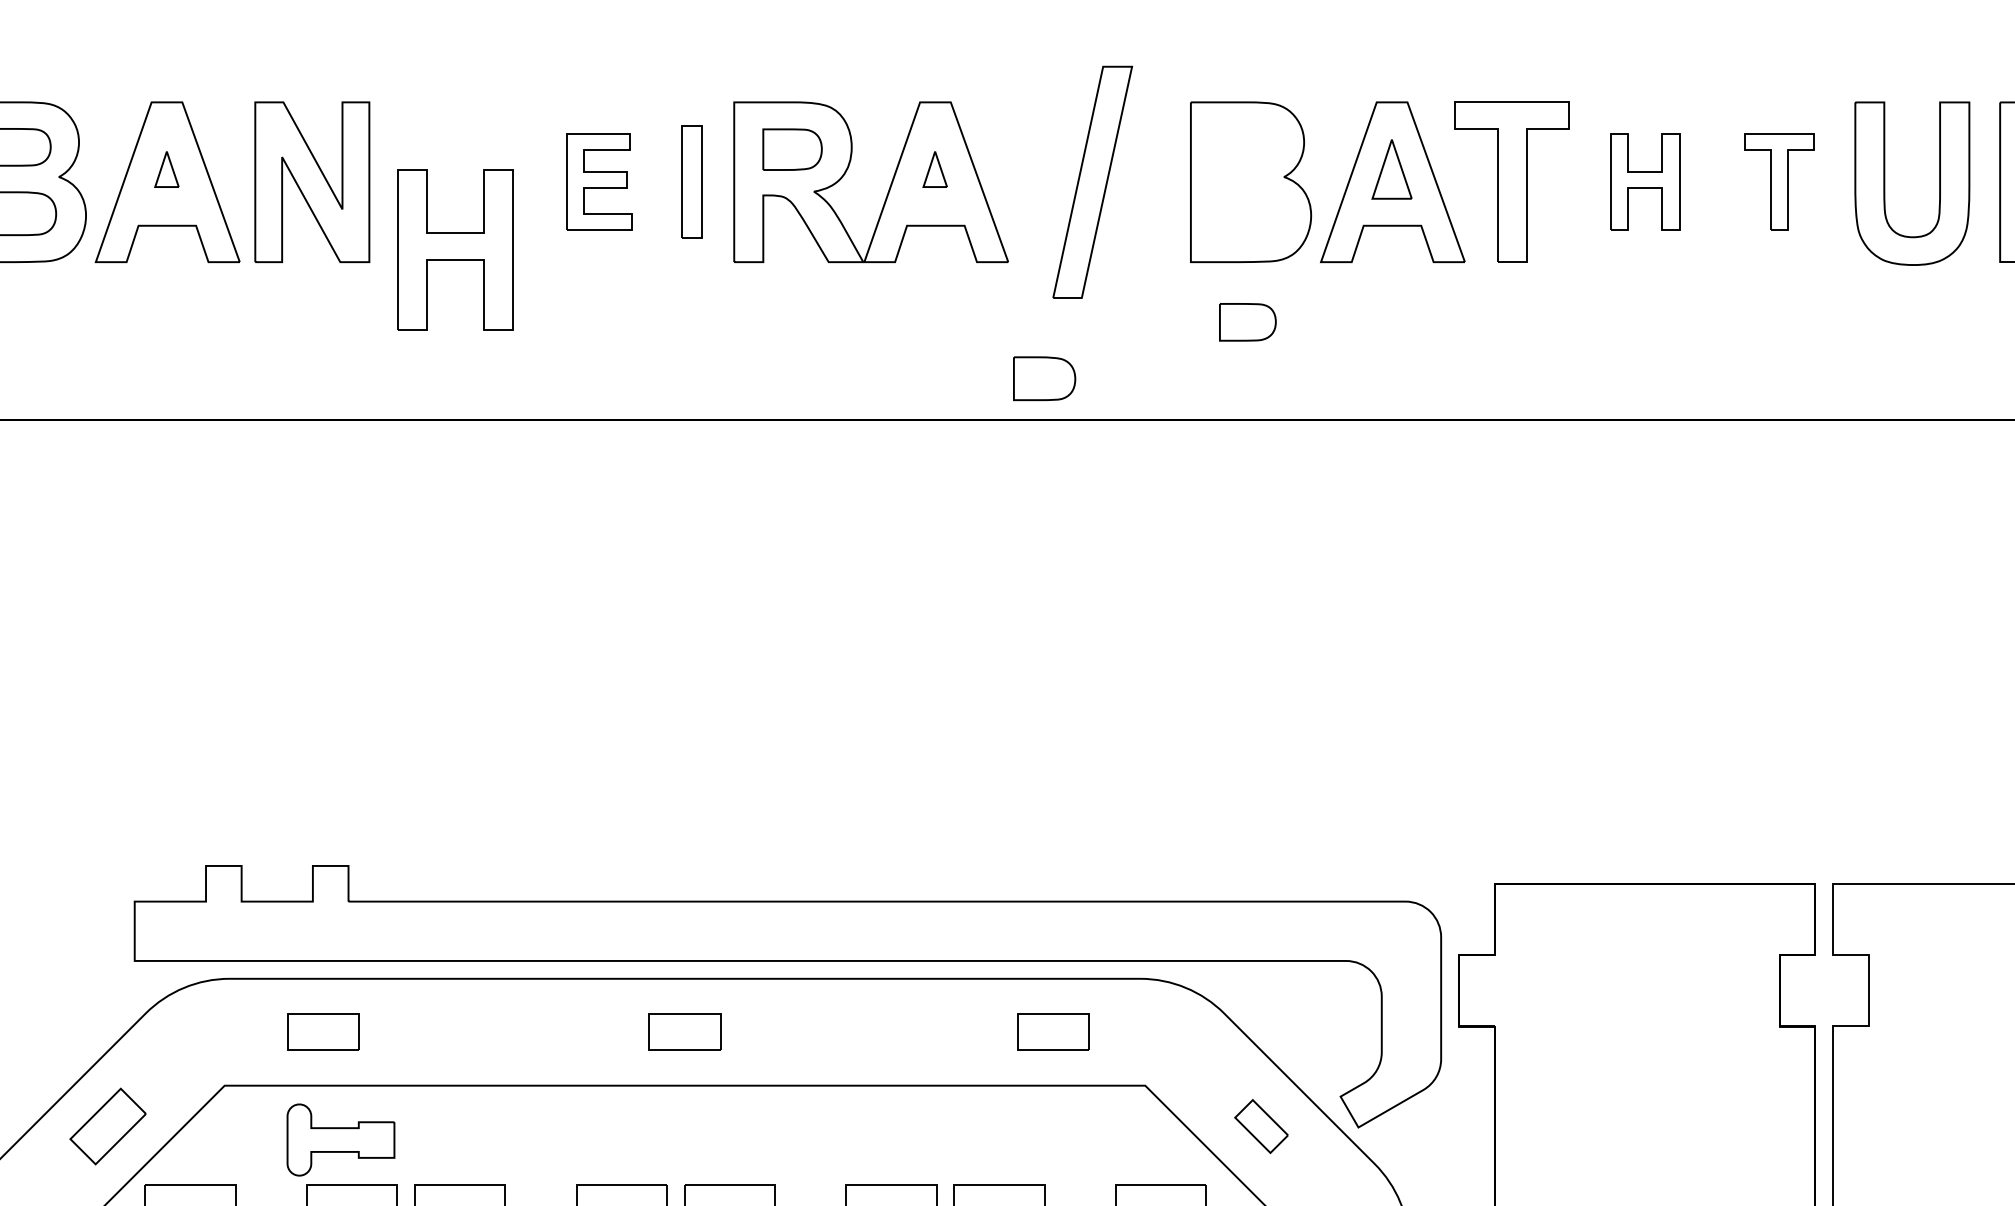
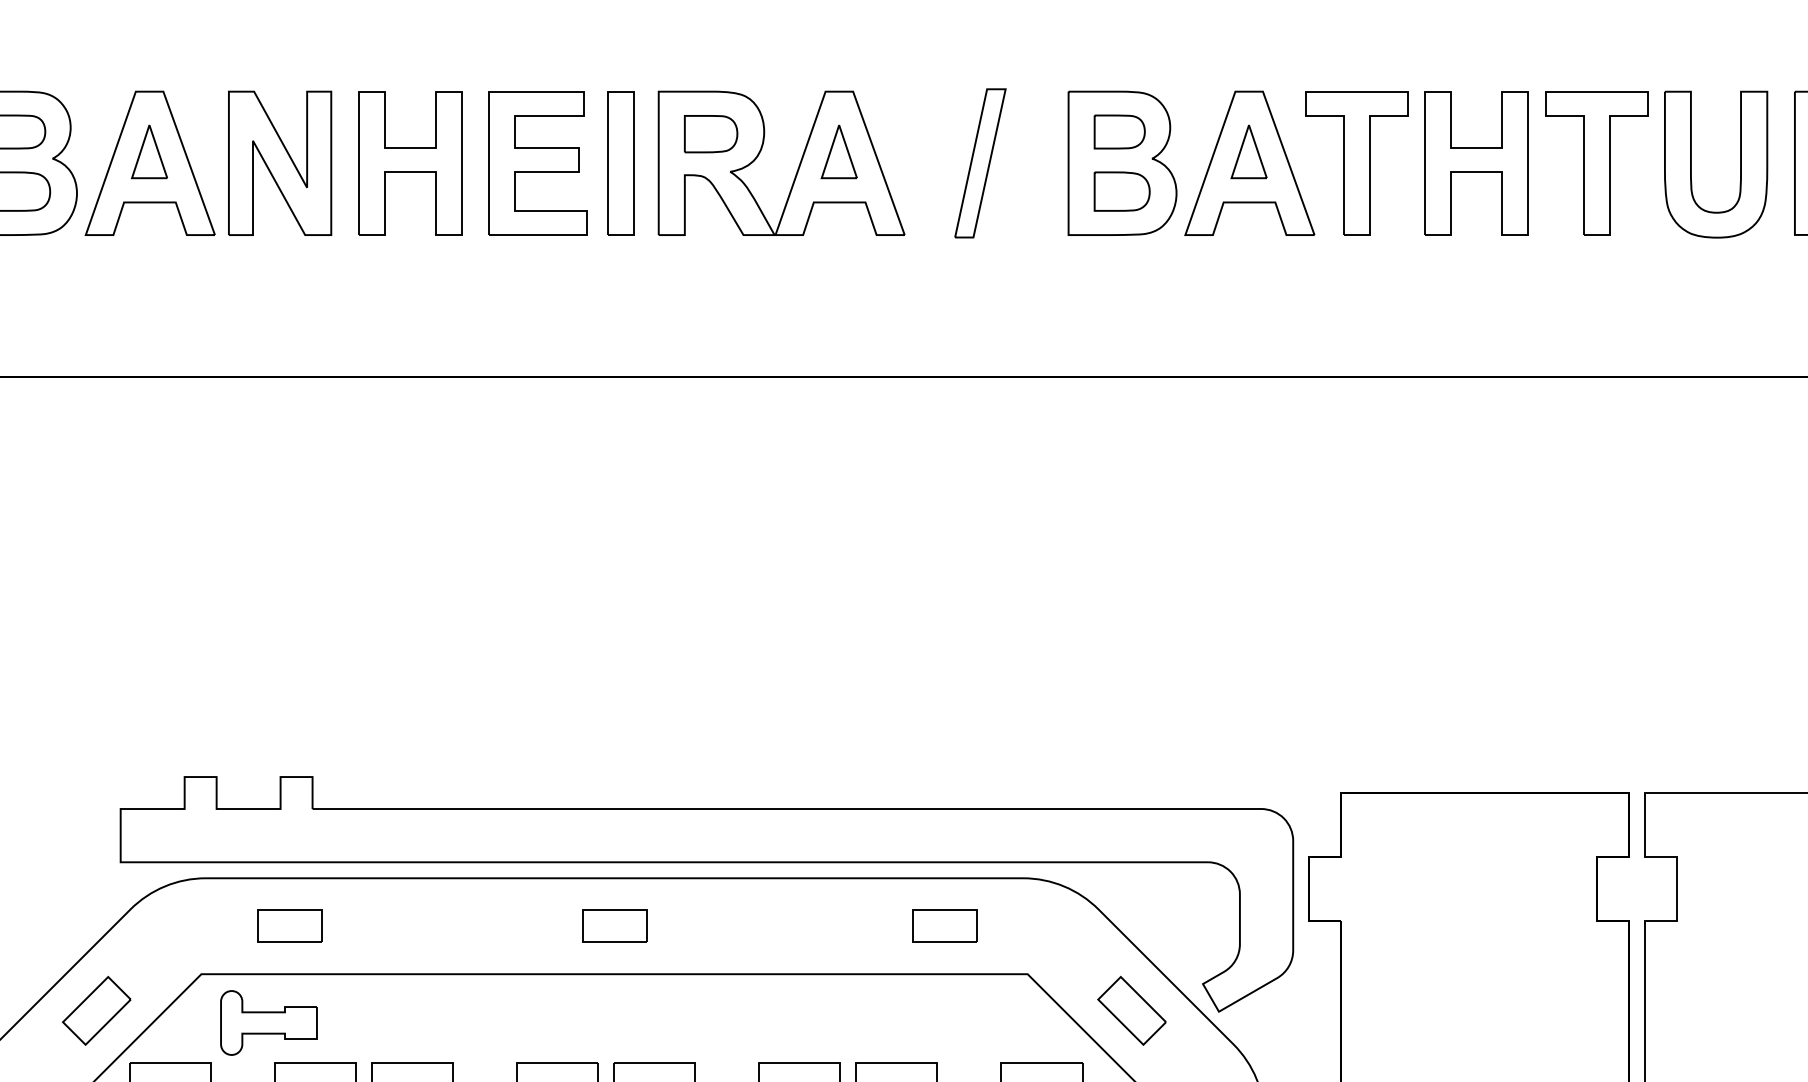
part: (166, 169) -> (149, 151), size x1.67
part: (934, 169) -> (838, 151), size x1.67
part: (599, 181) -> (537, 162), size x1.67
part: (692, 181) -> (621, 162), size x1.43
part: (1092, 181) -> (980, 162), size x0.71
part: (1645, 181) -> (1476, 162), size x1.67
part: (1779, 181) -> (1596, 162), size x1.67
part: (455, 249) -> (410, 162), moved
part: (1247, 322) -> (1119, 132), moved
part: (1044, 378) -> (1122, 191), moved
part: (1261, 1126) -> (1131, 1010), size x1.43
part: (340, 1139) -> (268, 1022), moved

